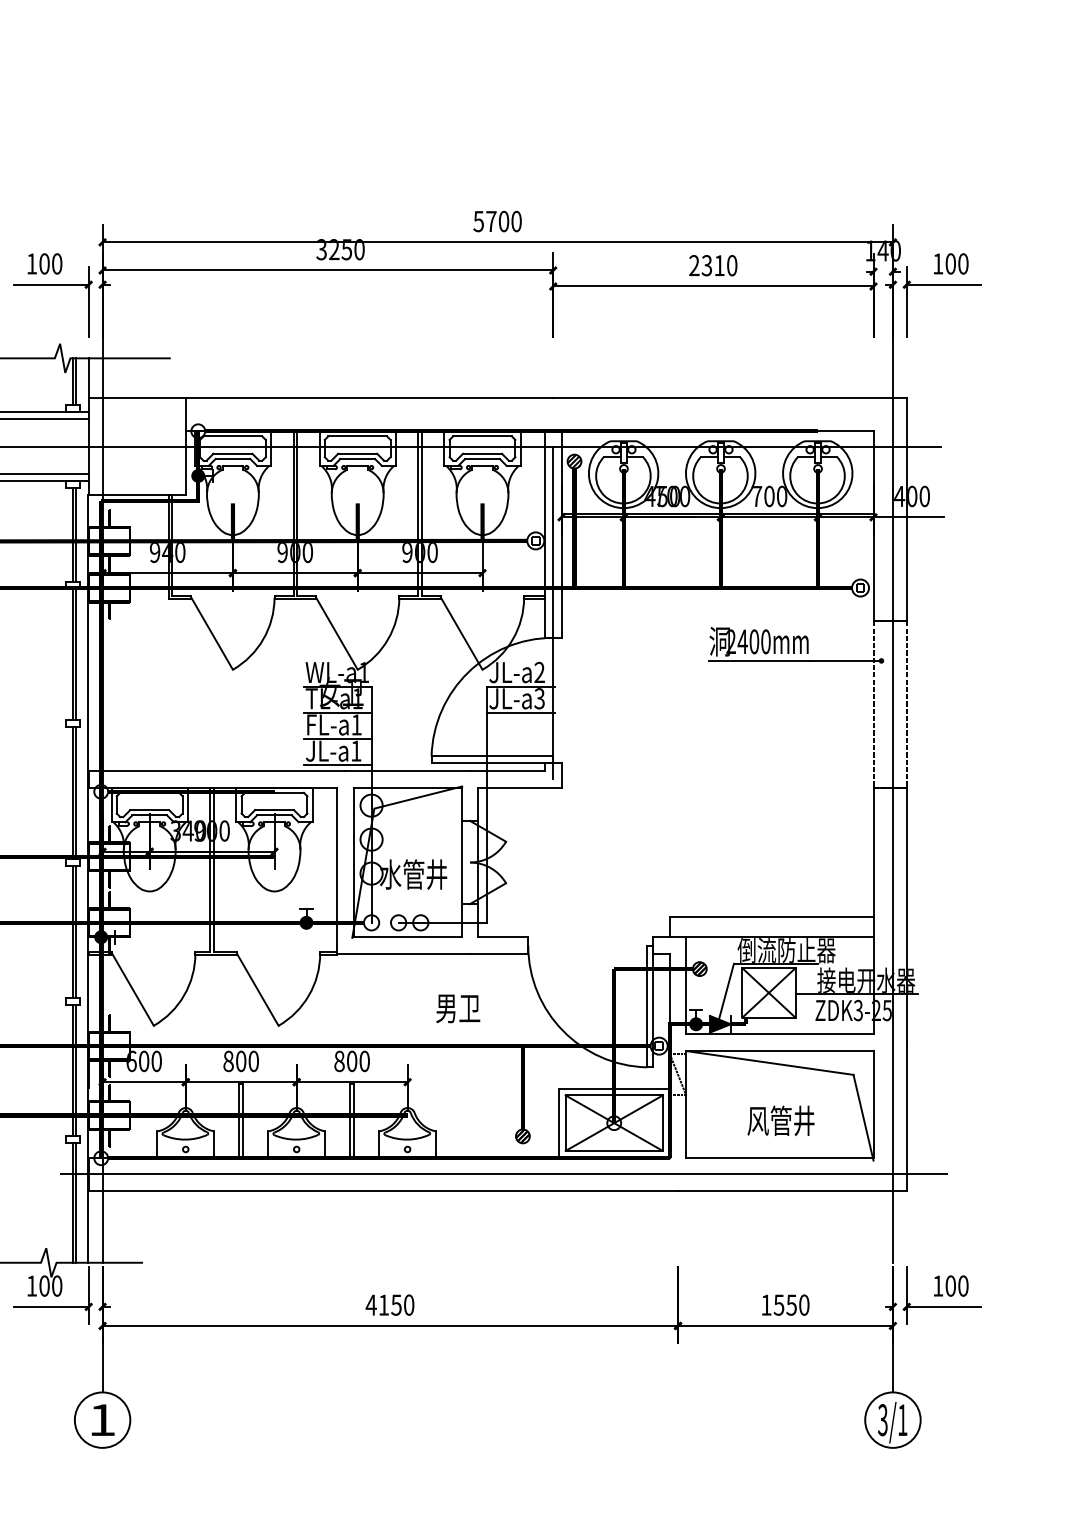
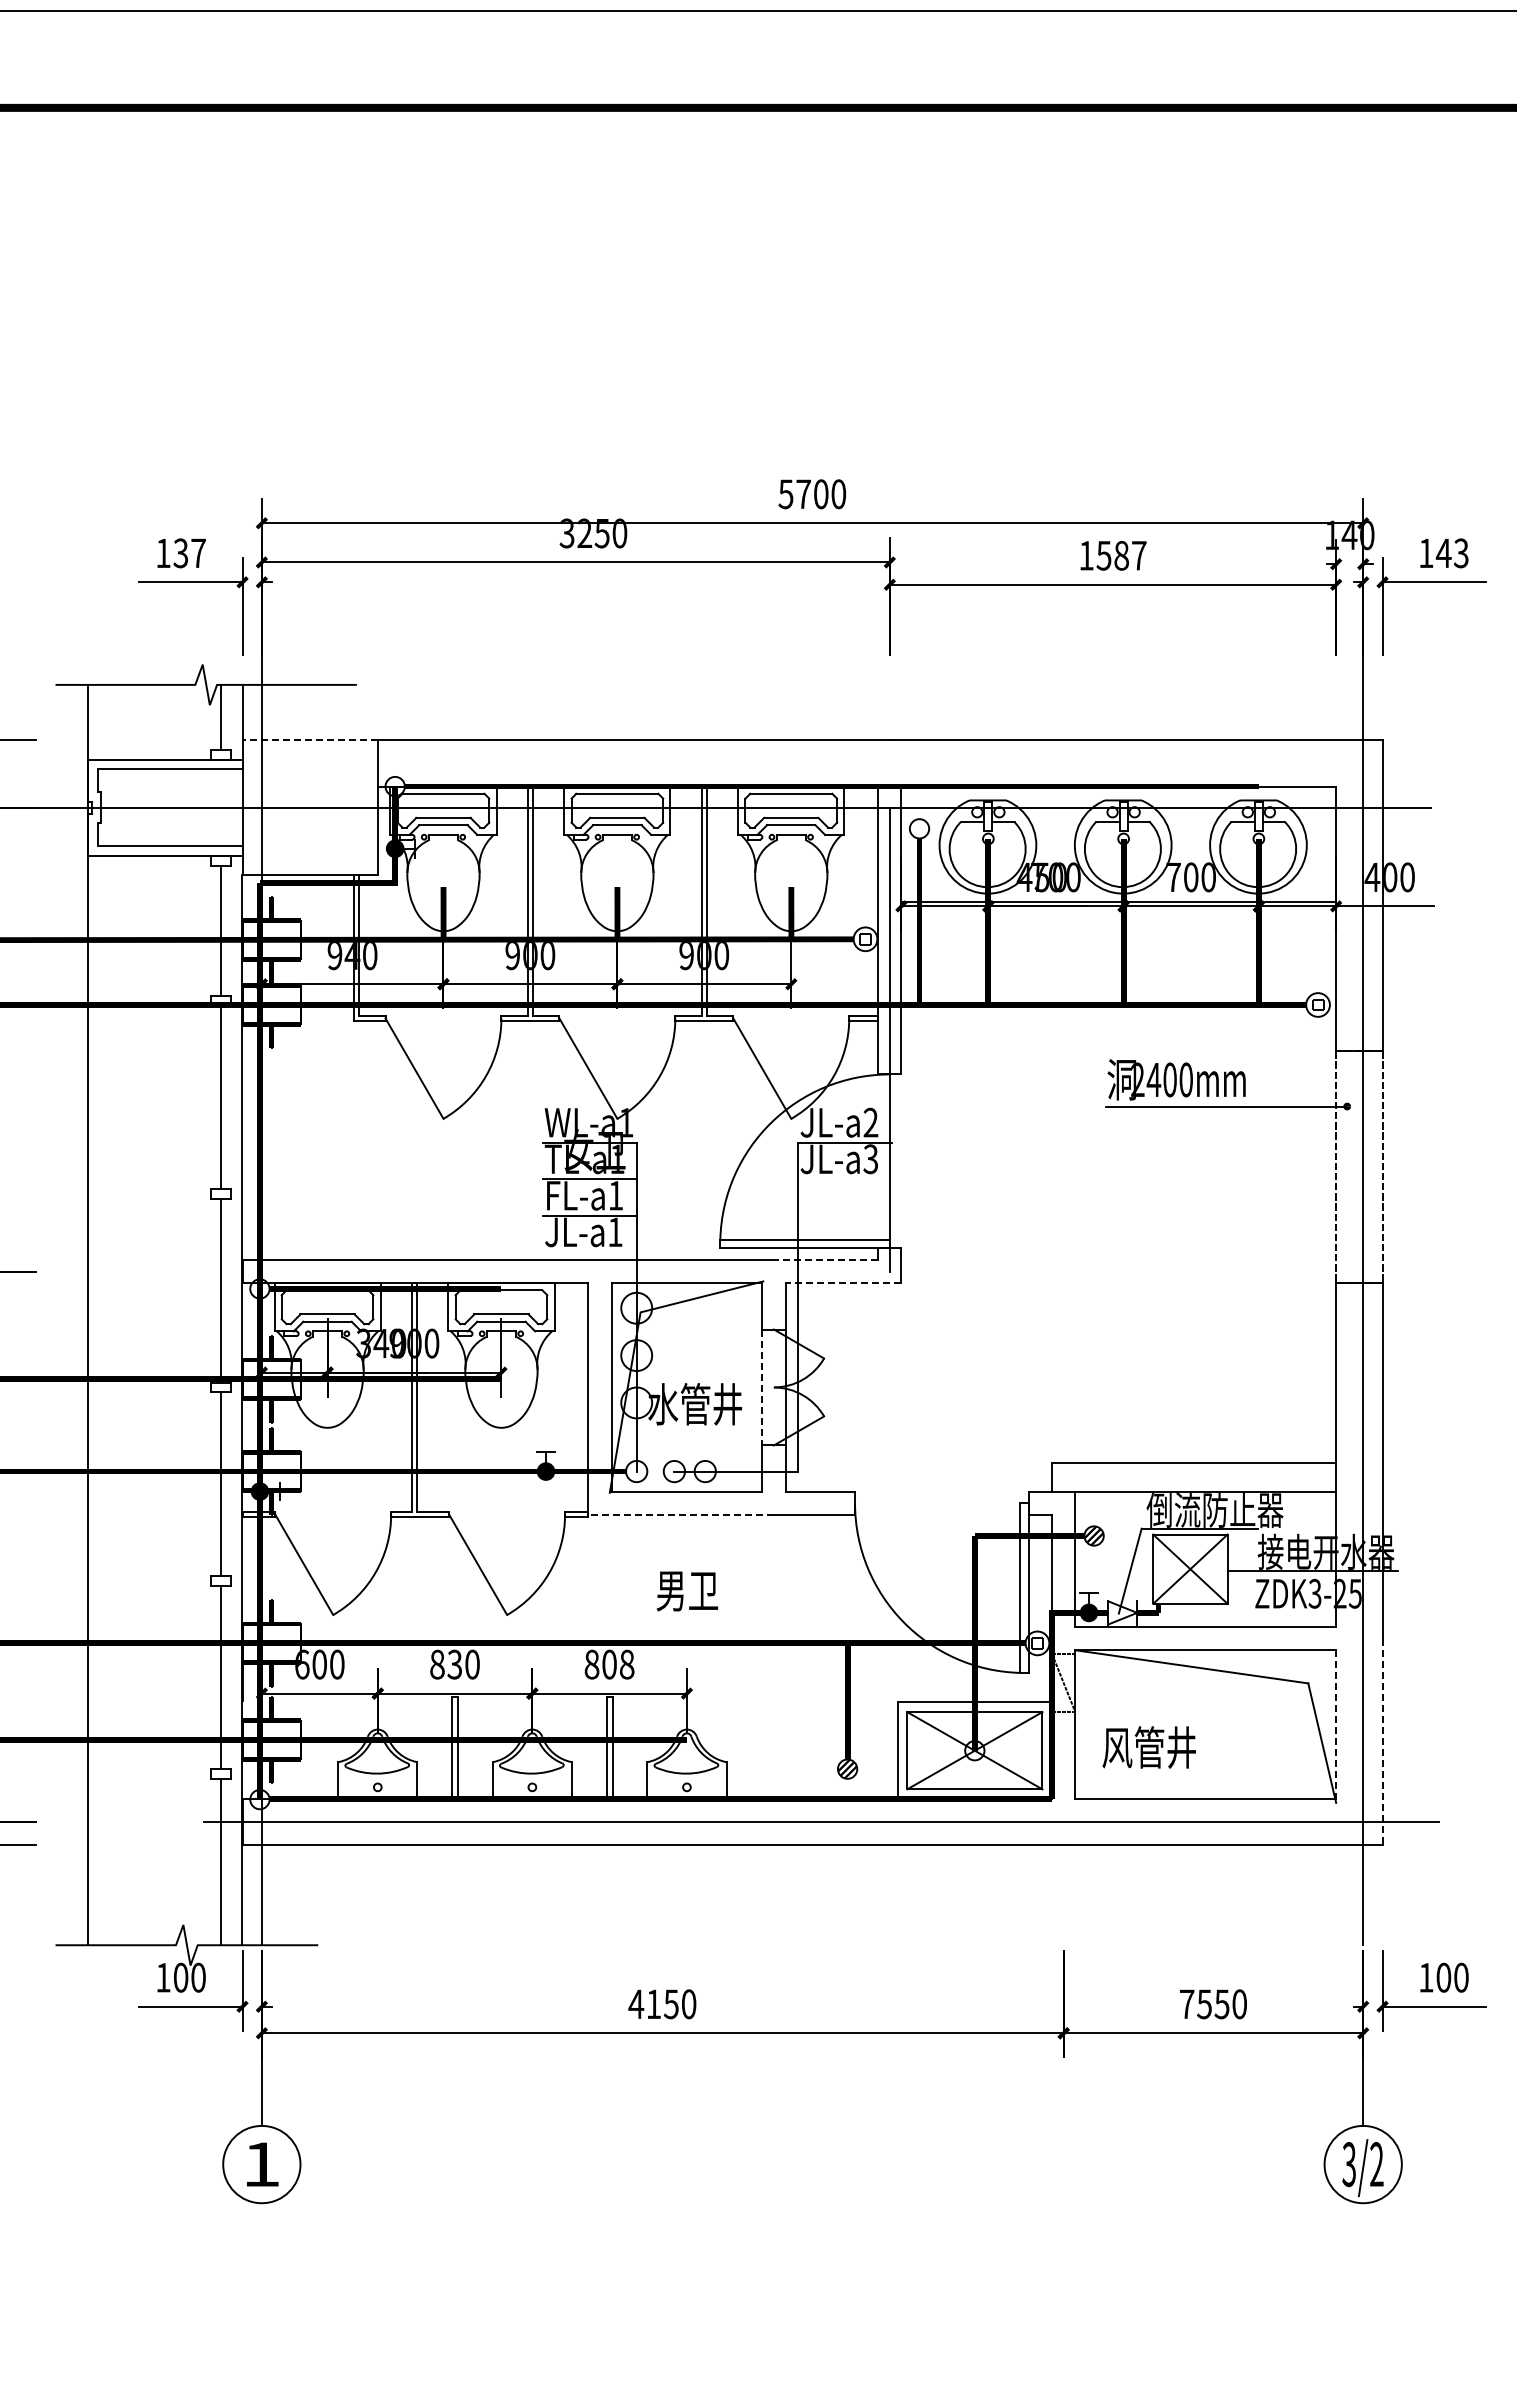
text: (50, 264) -> (189, 553), 100 -> 137
text: (956, 264) -> (1451, 553), 100 -> 143
text: (713, 265) -> (1112, 555), 2310 -> 1587
line: (75, 381) -> (224, 716), removed
line: (137, 398) -> (310, 740), solid -> dashed
hatch: (574, 461) -> (919, 828), removed
line: (75, 534) -> (224, 930), removed
line: (75, 654) -> (224, 1097), removed
line: (521, 713) -> (845, 1179), removed
line: (337, 765) -> (589, 1252), removed
line: (507, 770) -> (825, 1259), solid -> dashed
line: (519, 787) -> (843, 1283), solid -> dashed
line: (75, 792) -> (224, 1290), removed
line: (461, 862) -> (762, 1387), solid -> dashed
line: (75, 931) -> (224, 1483), removed
line: (403, 954) -> (681, 1515), solid -> dashed
text: (458, 1008) -> (687, 1591), moved
fill: (720, 1023) -> (1122, 1612), removed
text: (240, 1061) -> (454, 1664), 800 -> 830
text: (364, 1061) -> (627, 1664), 800 -> 808
line: (75, 1070) -> (224, 1677), removed
line: (873, 1105) -> (1336, 1725), solid -> dashed
line: (906, 1117) -> (1382, 1742), solid -> dashed
text: (780, 1120) -> (1148, 1747), moved
line: (75, 1202) -> (224, 1861), removed
text: (766, 1304) -> (1187, 2003), 1550 -> 7550
text: (902, 1420) -> (1376, 2164), 3/1 -> 3/2

